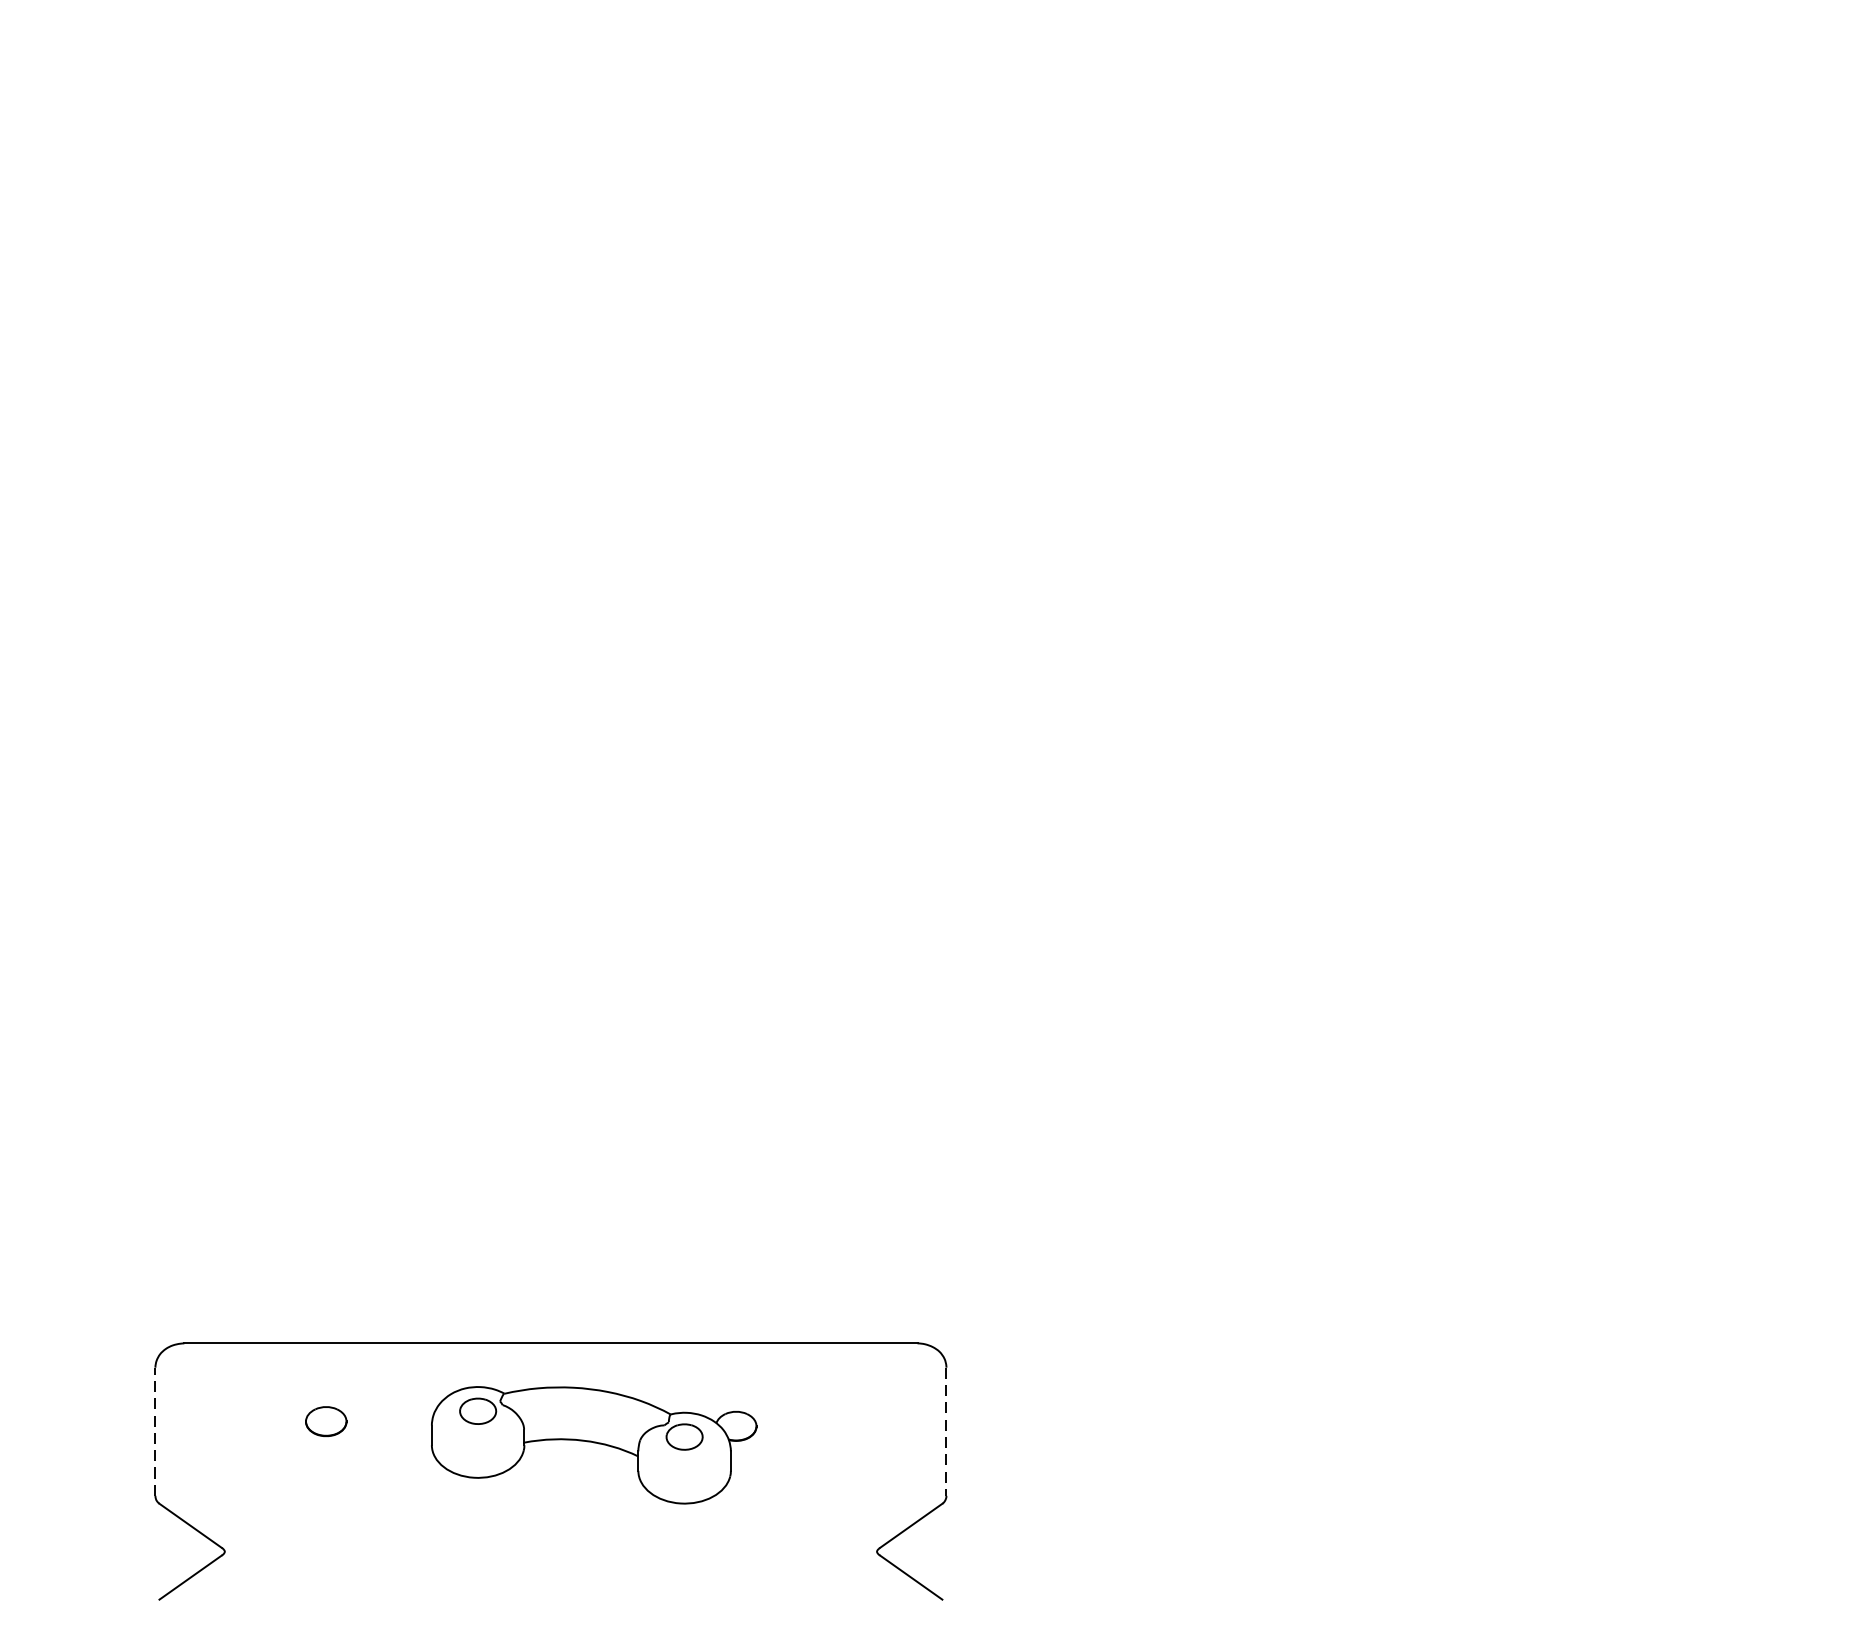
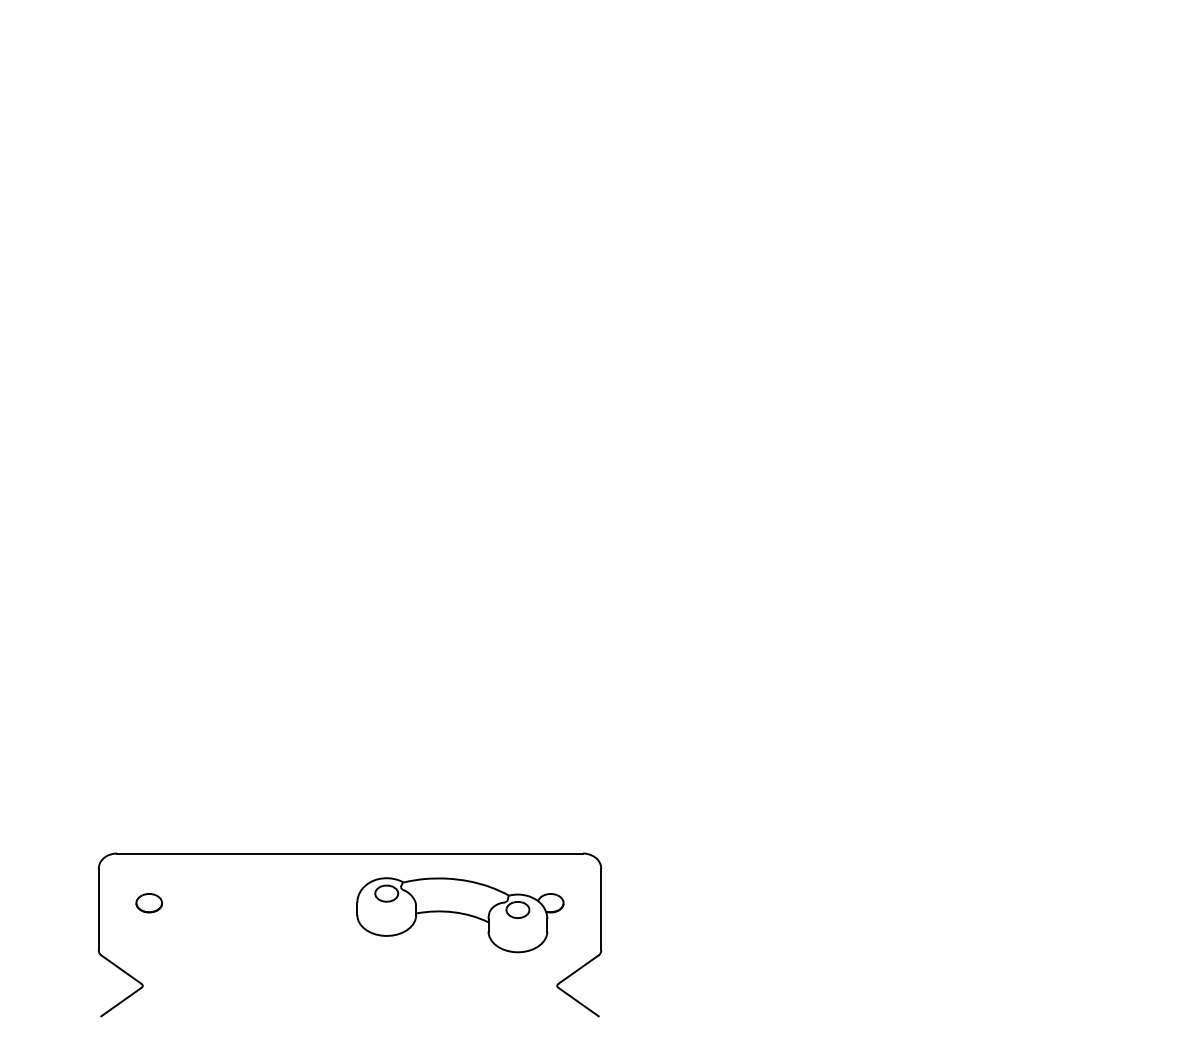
part: (325, 1422) -> (148, 903), moved
line: (155, 1431) -> (98, 909), dashed -> solid
line: (946, 1431) -> (601, 909), dashed -> solid
part: (594, 1445) -> (460, 915), moved

